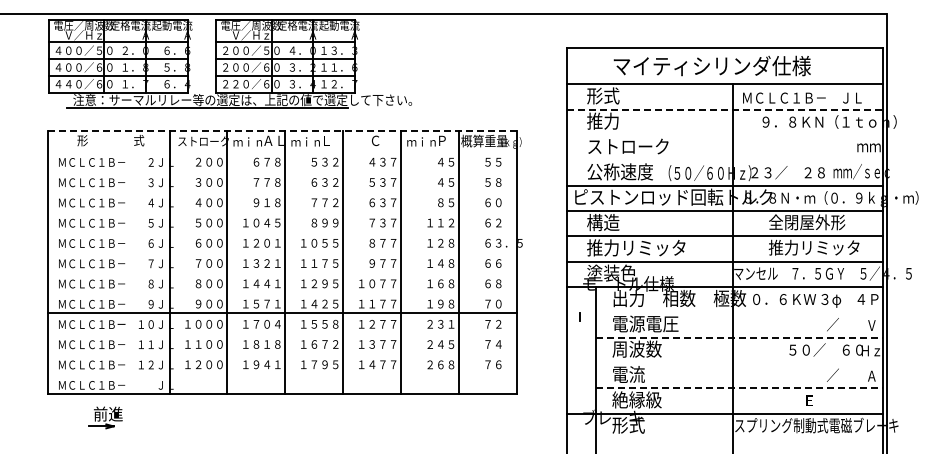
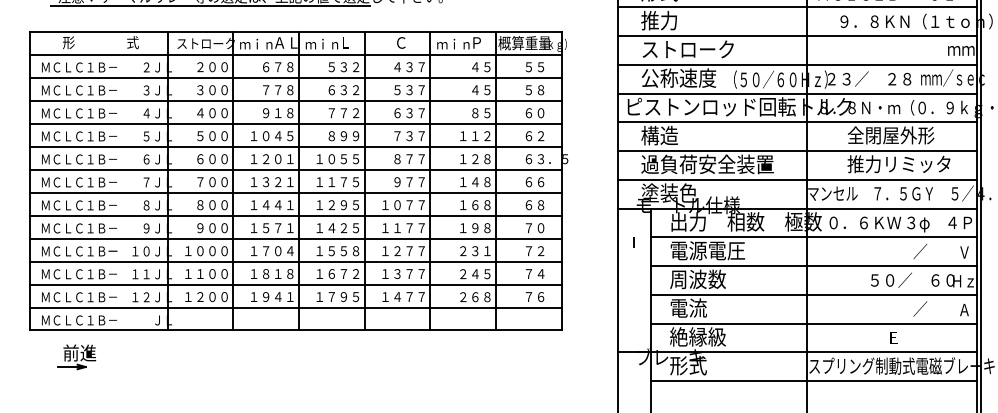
line: (725, 109) -> (798, 7), dashed -> solid
line: (282, 130) -> (295, 31), dashed -> solid
line: (724, 134) -> (797, 35), added
line: (282, 151) -> (295, 55), added
line: (724, 160) -> (797, 65), added
line: (282, 171) -> (295, 77), added
line: (282, 191) -> (295, 100), added
line: (282, 212) -> (295, 124), added
line: (282, 232) -> (295, 146), added
text: (645, 247) -> (707, 163), 推力リミッタ -> 過負荷安全装置
line: (282, 252) -> (295, 169), added
line: (282, 272) -> (295, 192), added
line: (282, 293) -> (295, 216), added
line: (739, 312) -> (814, 237), added
line: (282, 333) -> (295, 261), added
line: (739, 337) -> (814, 266), dashed -> solid
line: (282, 353) -> (295, 284), added
line: (739, 362) -> (814, 294), added
line: (282, 374) -> (295, 308), added
line: (739, 388) -> (814, 323), dashed -> solid
part: (105, 417) -> (76, 356), moved
line: (739, 438) -> (814, 380), added

